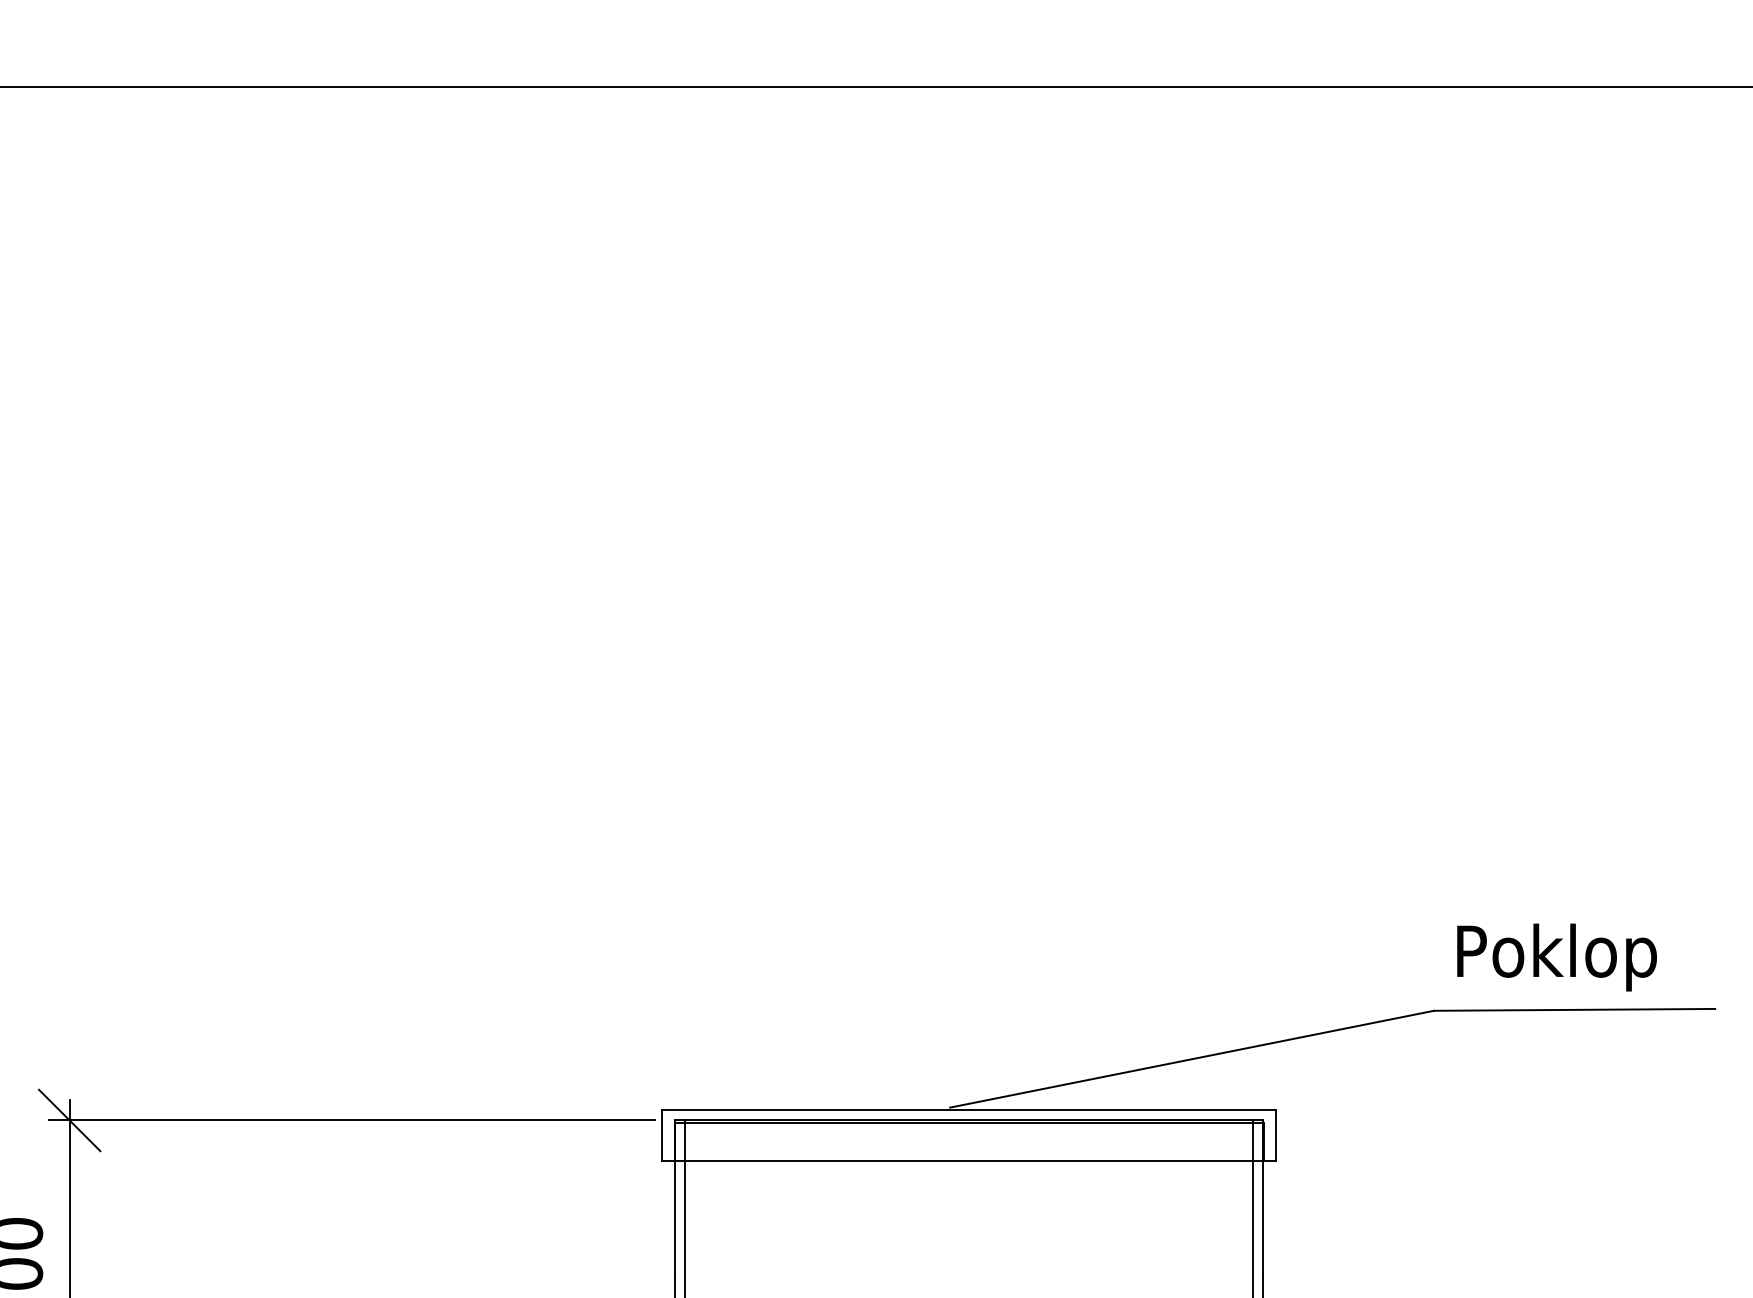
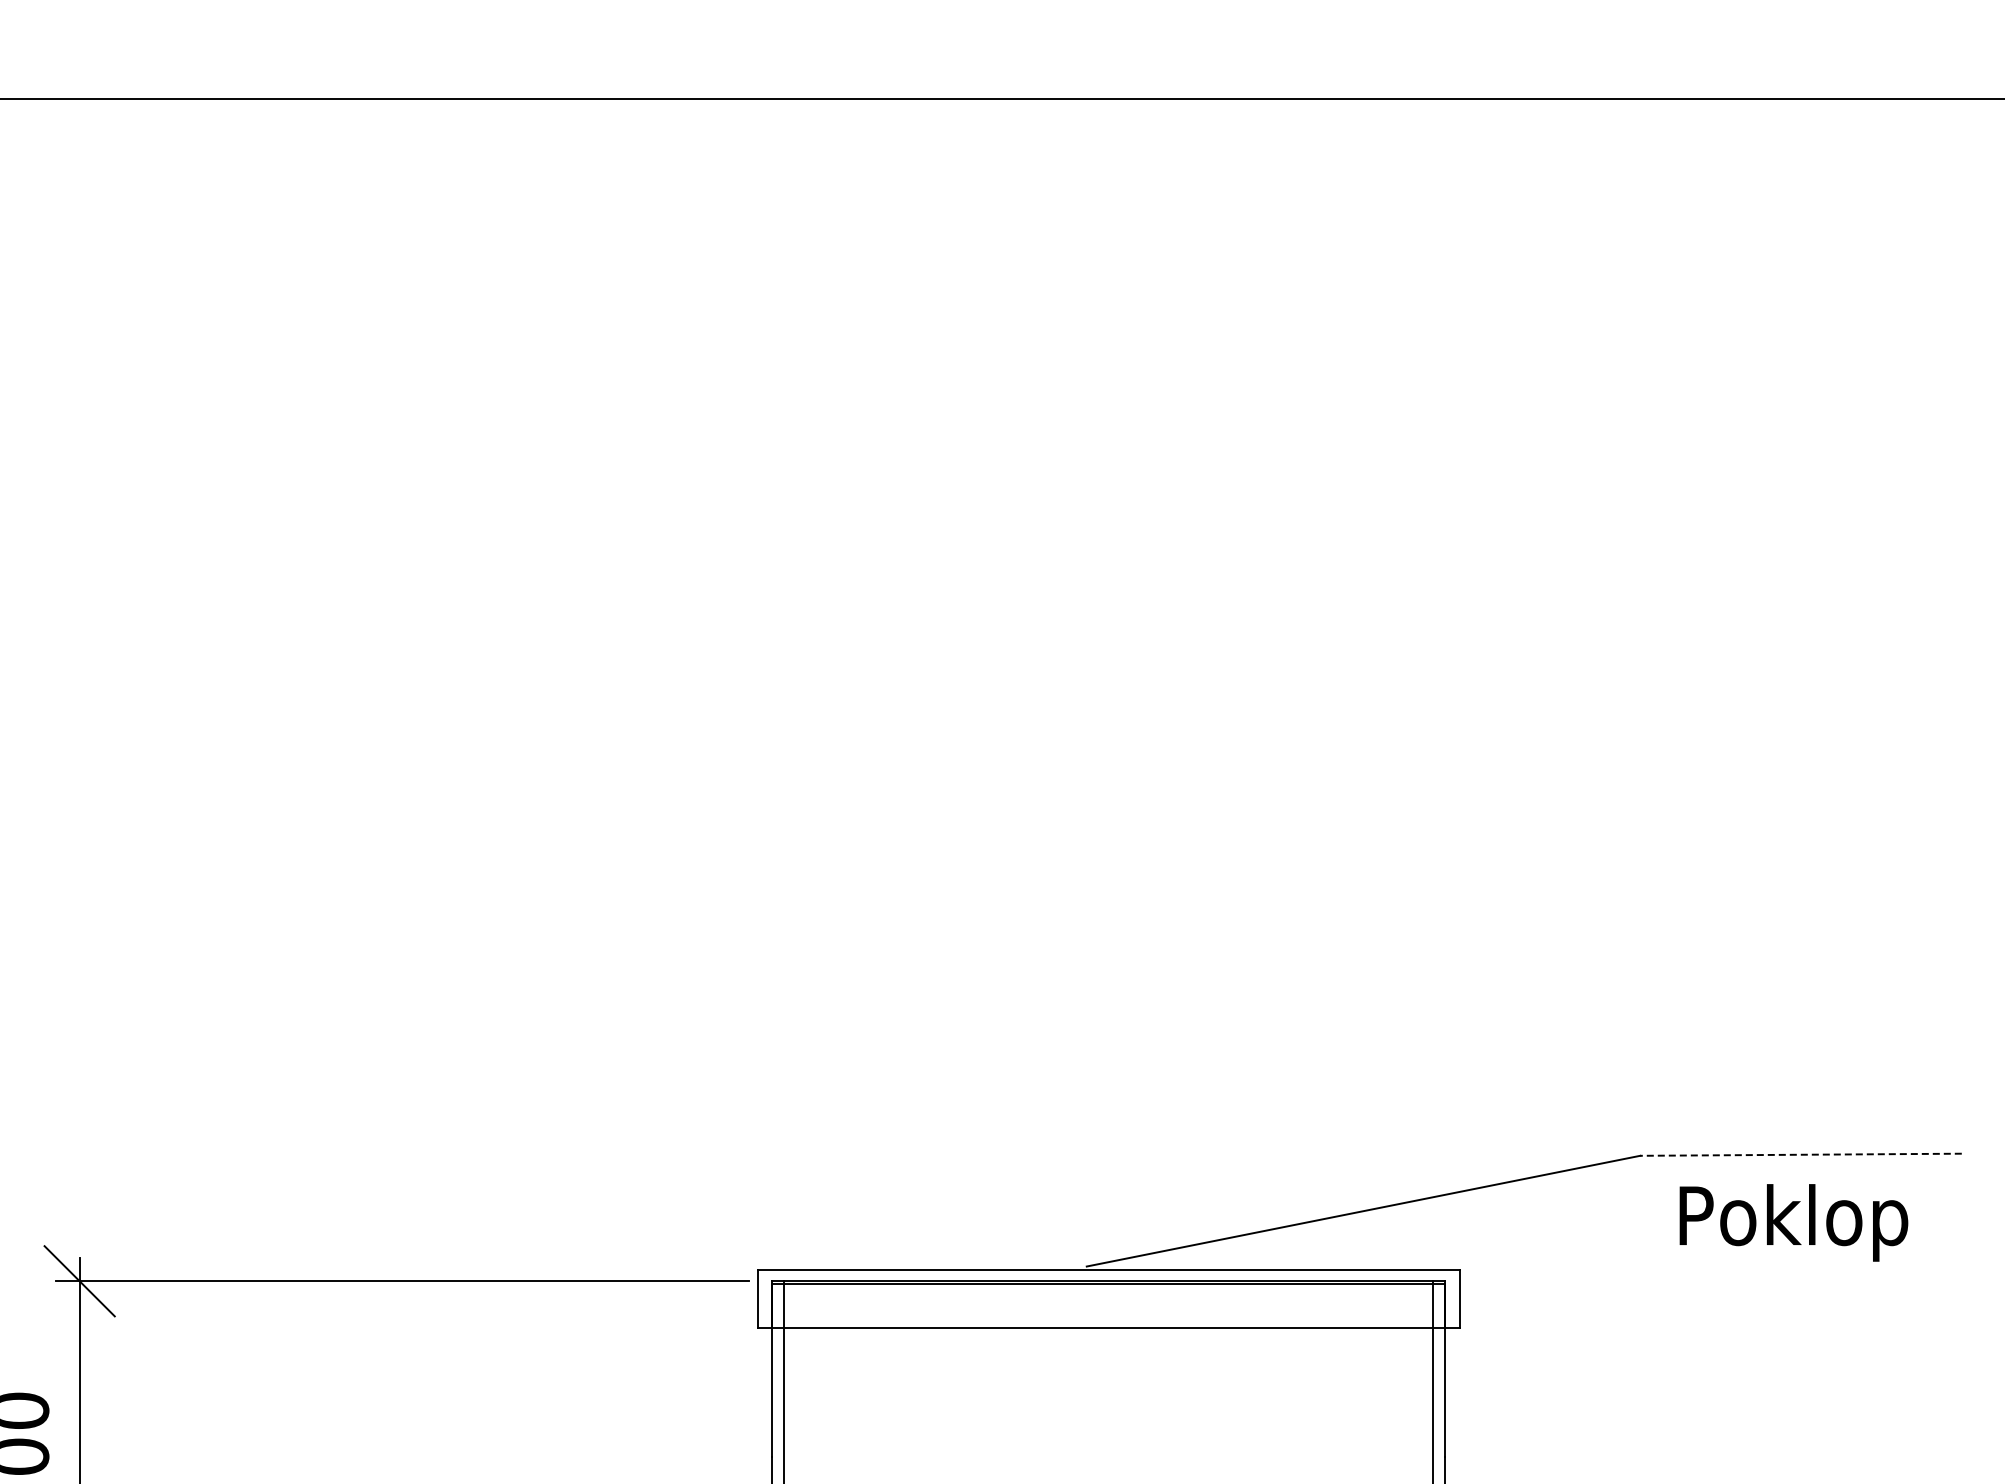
text: (1556, 957) -> (1793, 1222), moved
line: (1575, 1009) -> (1801, 1154), solid -> dashed

